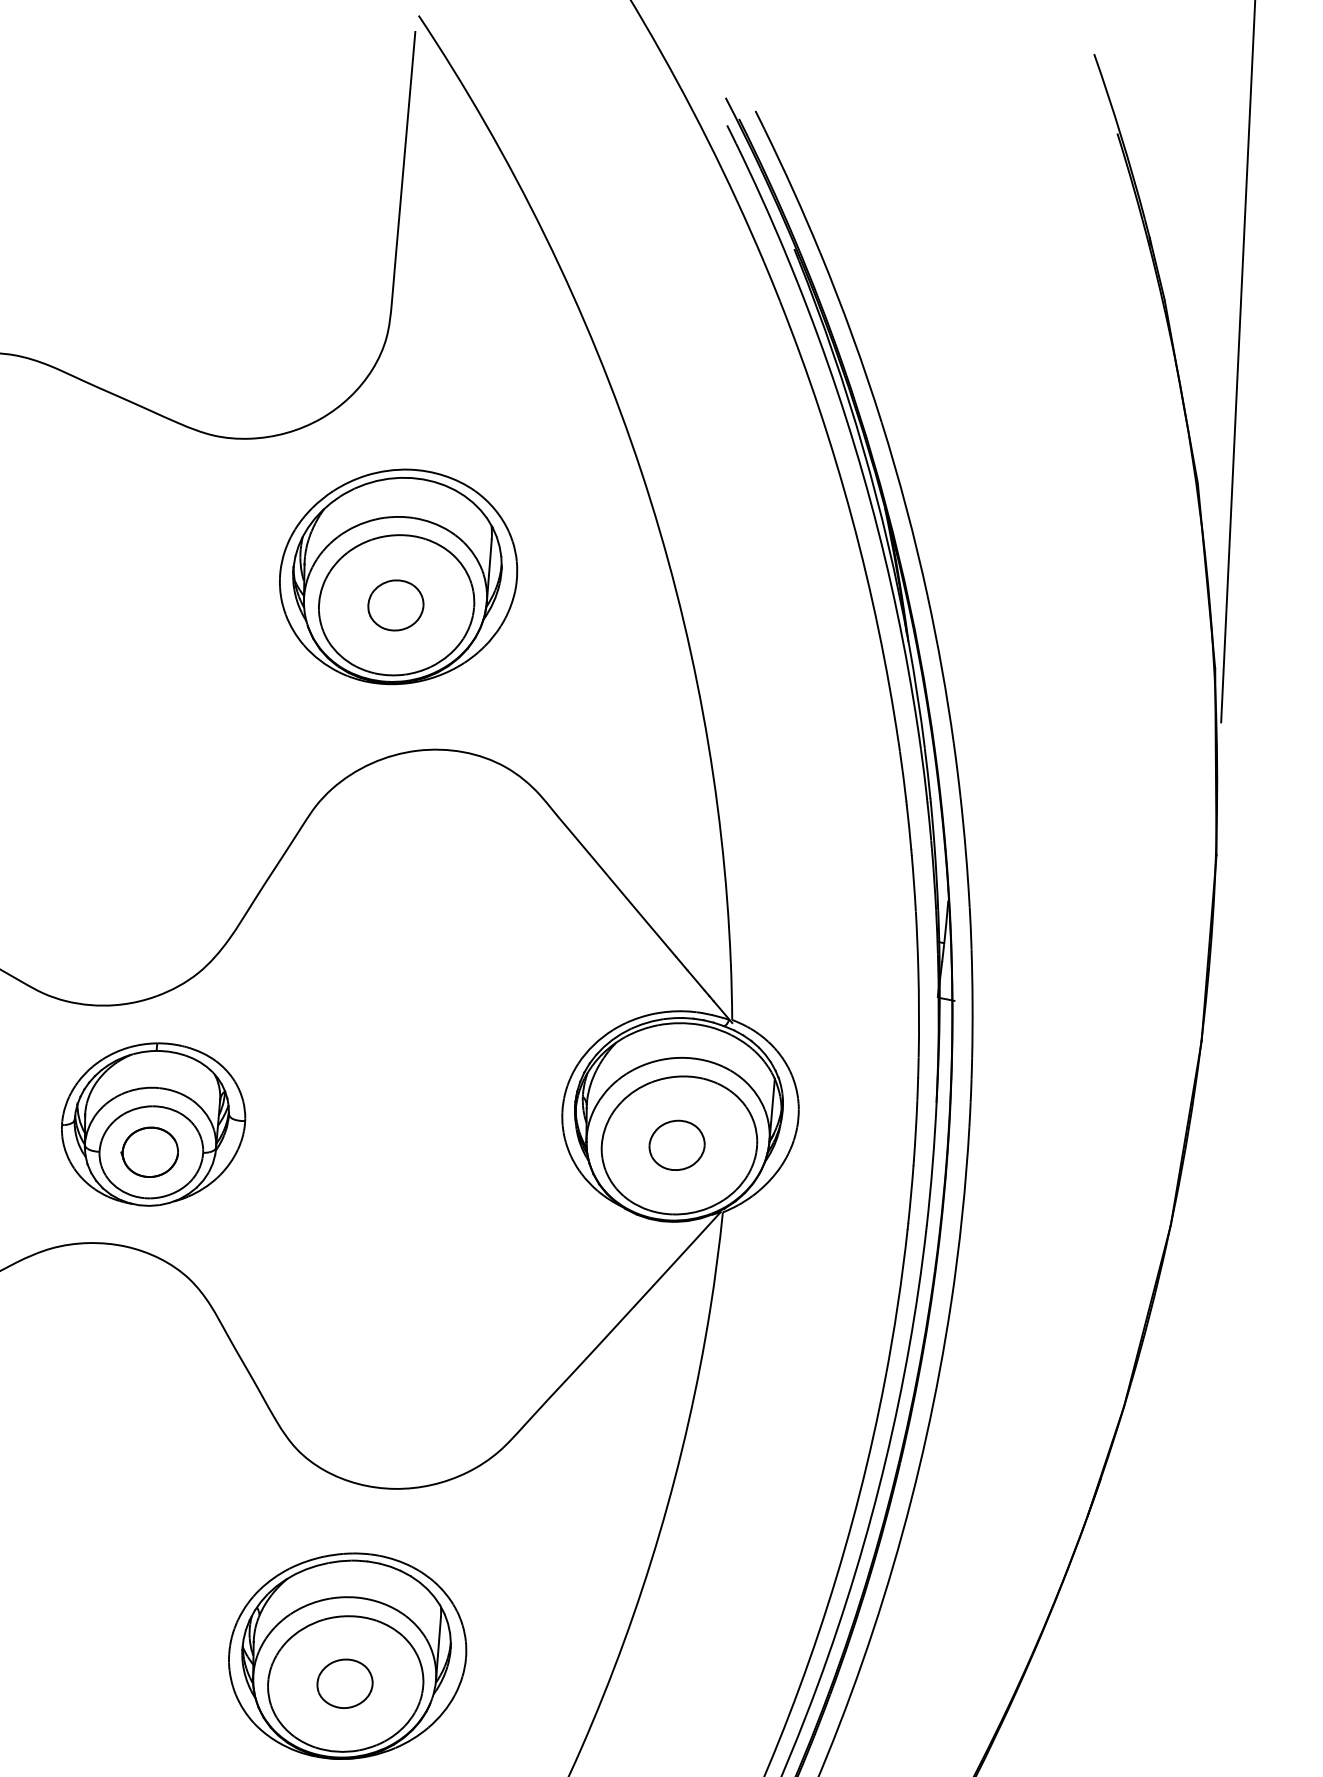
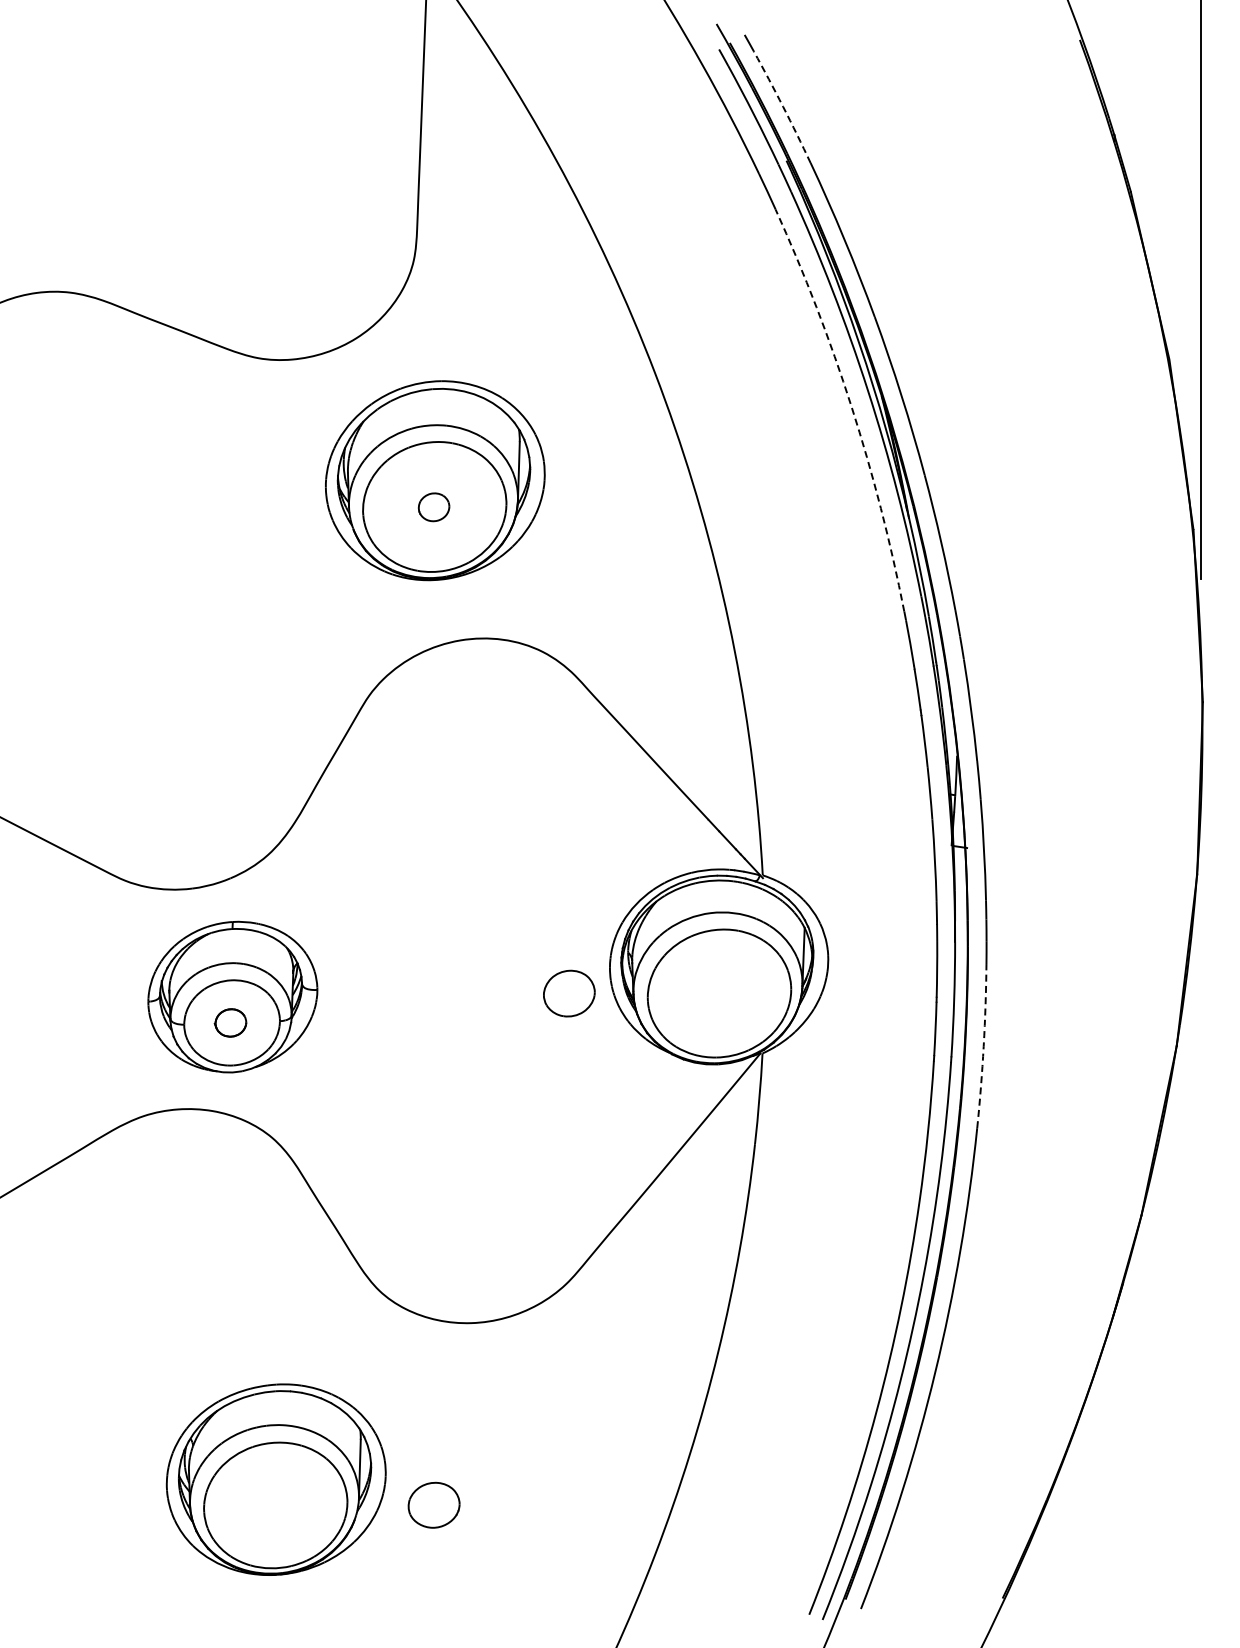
arc: (793, 190) -> (783, 106), solid -> dashed
arc: (851, 517) -> (851, 406), solid -> dashed
part: (395, 605) -> (433, 507), size x0.6
part: (677, 1145) -> (569, 993), moved
part: (149, 1151) -> (230, 1022), size x0.6
arc: (961, 1216) -> (983, 1046), solid -> dashed
part: (346, 1655) -> (275, 1479), moved

